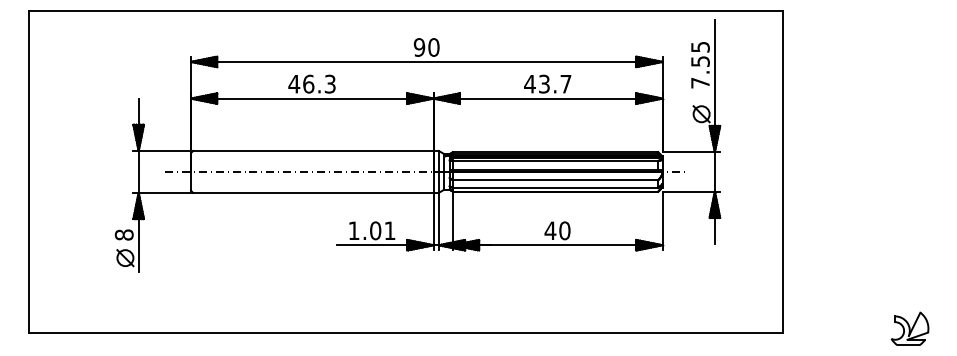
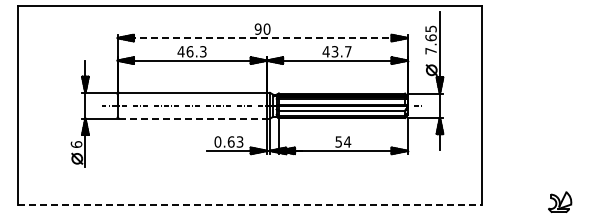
text: (699, 60) -> (430, 37), 7.55 -> 7.65
line: (428, 62) -> (263, 38), solid -> dashed
line: (312, 192) -> (192, 118), solid -> dashed
text: (371, 230) -> (228, 141), 1.01 -> 0.63
text: (558, 230) -> (343, 141), 40 -> 54
text: (124, 234) -> (76, 144), 8 -> 6
line: (406, 334) -> (250, 205), solid -> dashed

